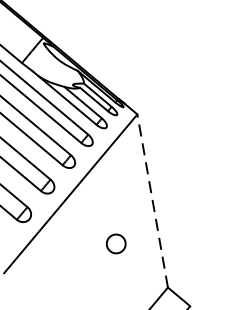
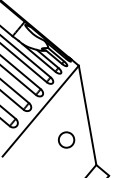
line: (152, 199) -> (87, 114), dashed -> solid
part: (115, 243) -> (66, 139), size x1.43

